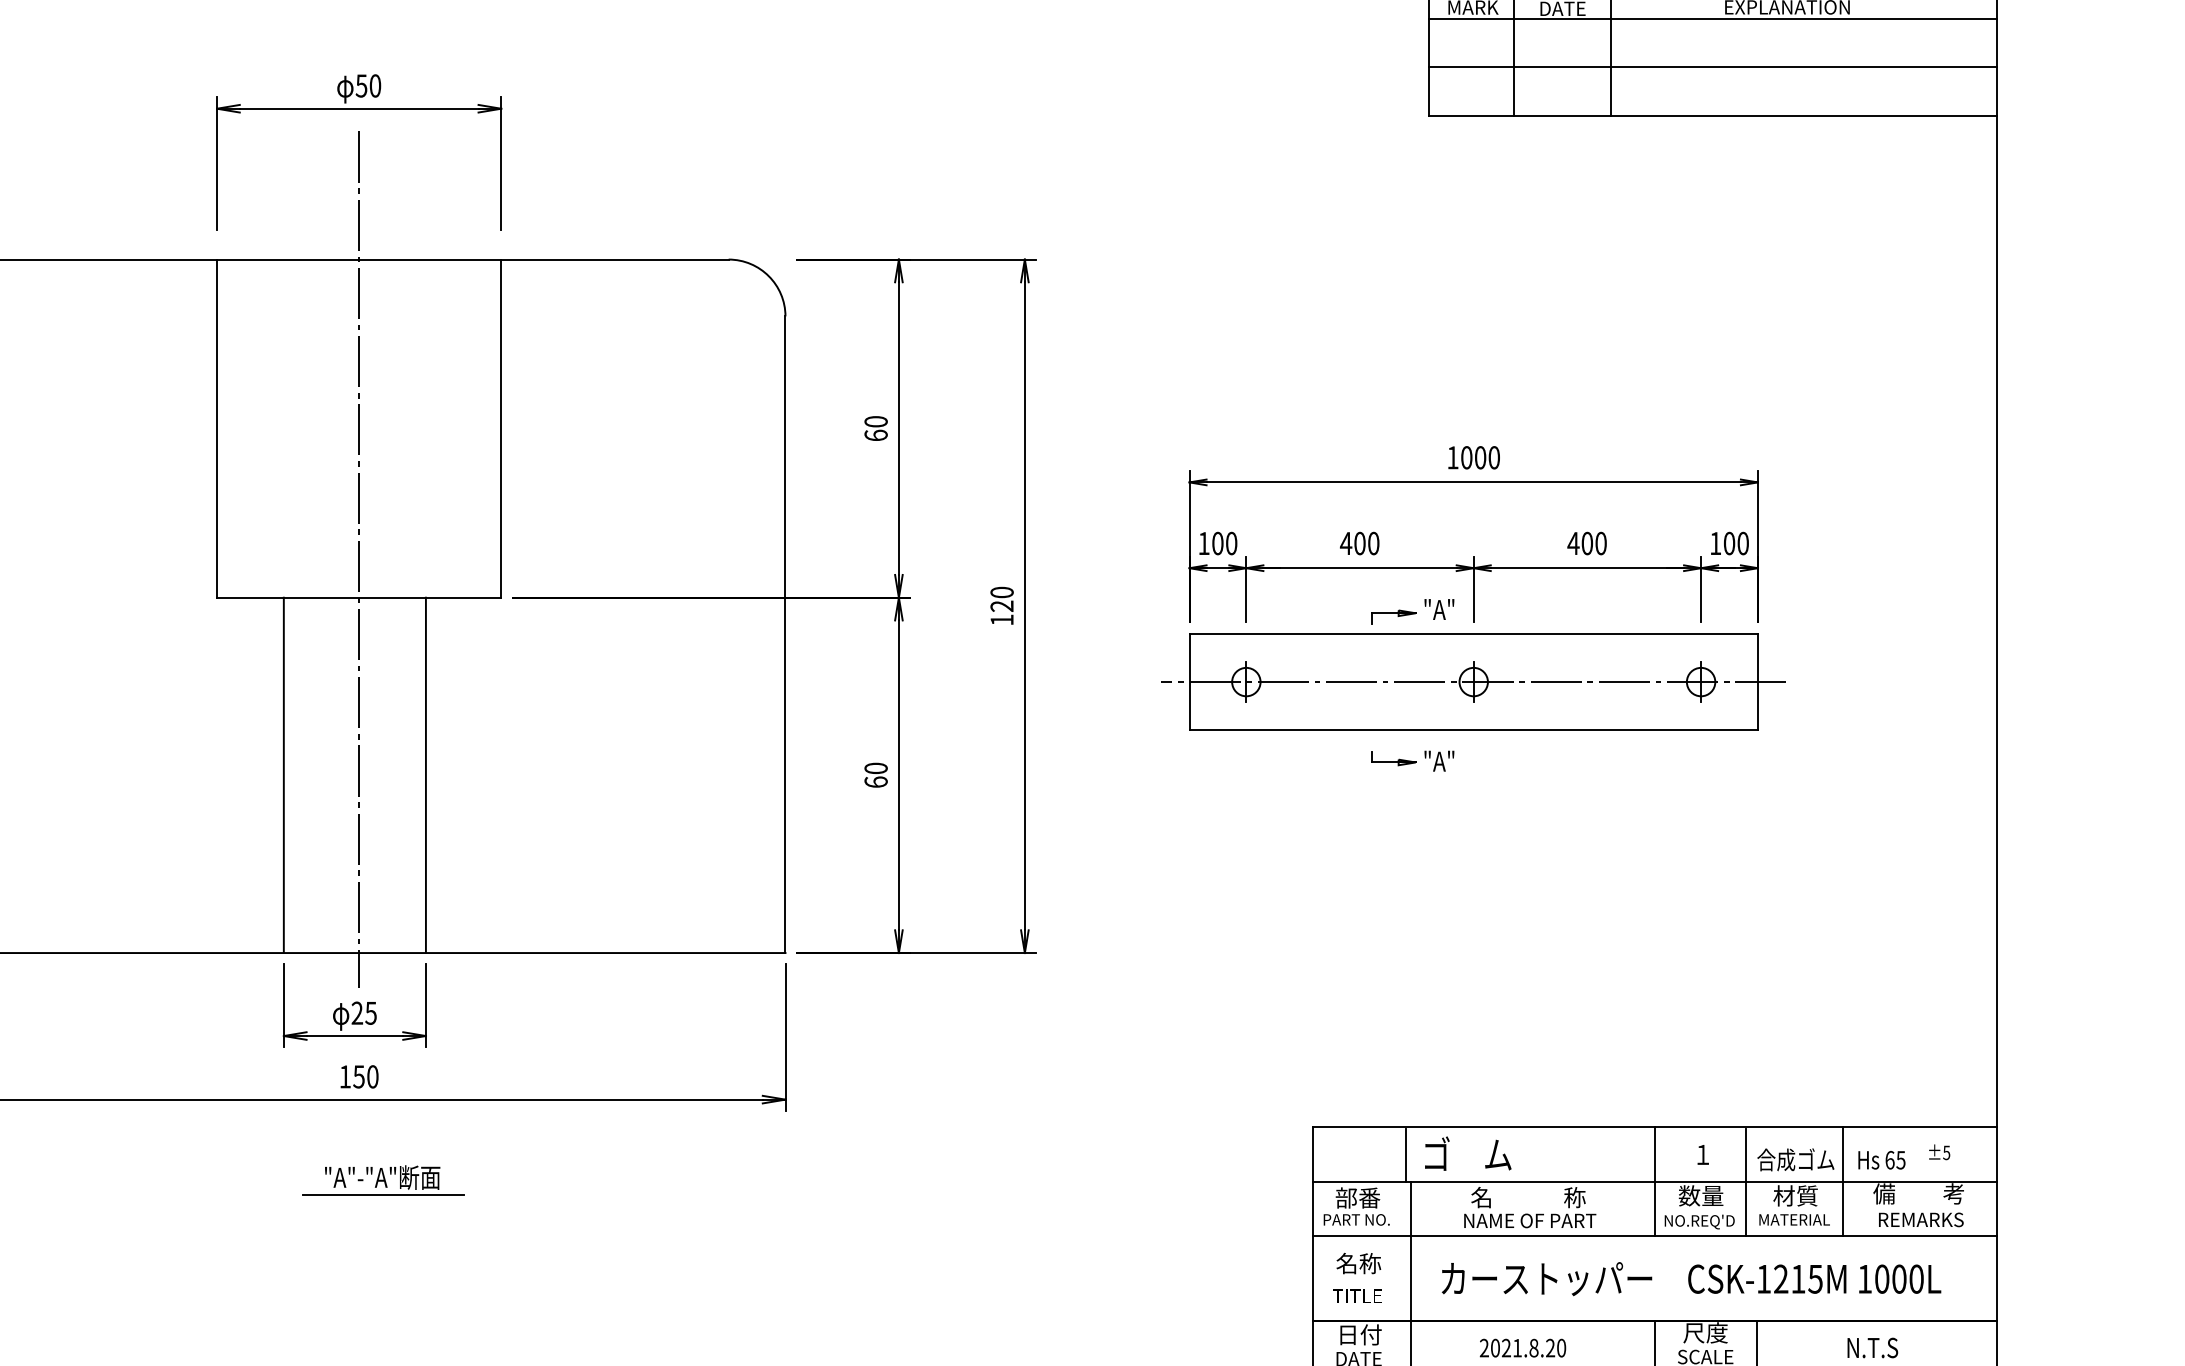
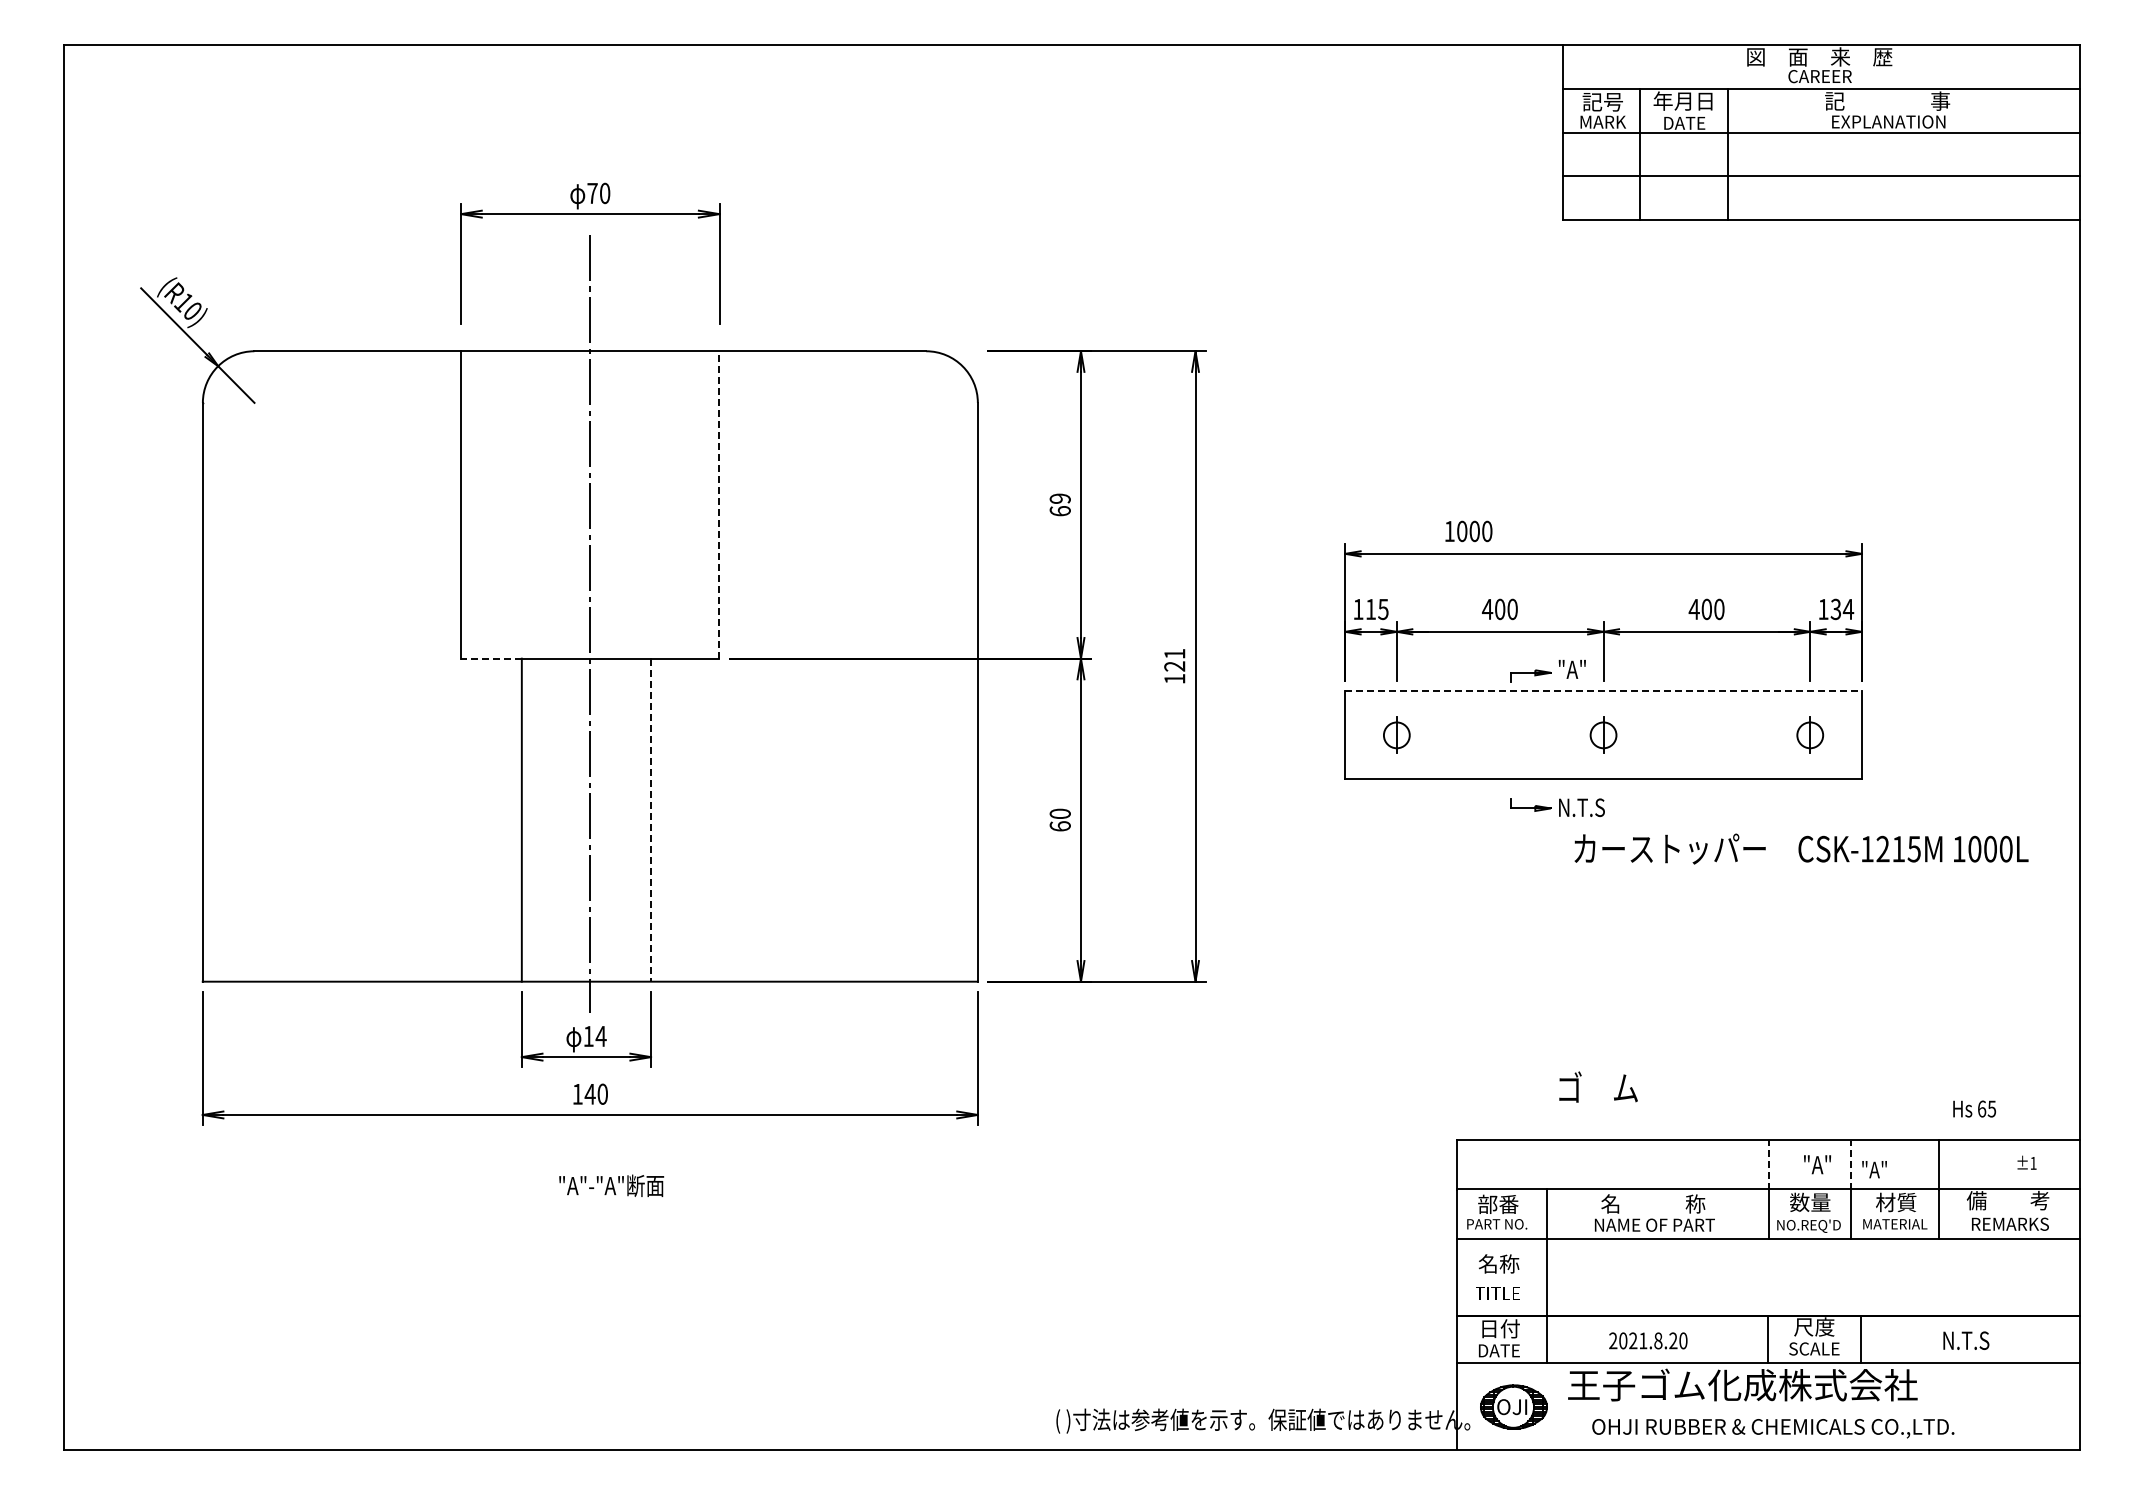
text: (361, 86) -> (592, 193), 50 -> 70
text: (875, 421) -> (1059, 498), 60 -> 69
line: (501, 428) -> (719, 504), solid -> dashed
text: (1473, 457) -> (1468, 531), moved
text: (1223, 543) -> (1376, 609), 100 -> 115
text: (1736, 543) -> (1842, 609), 100 -> 134
text: (1001, 592) -> (1174, 653), 120 -> 121
line: (249, 597) -> (490, 658), solid -> dashed
line: (1474, 633) -> (1604, 691), solid -> dashed
line: (1473, 682) -> (1603, 735), removed
text: (1449, 761) -> (1581, 807), "A" -> N.T.S
line: (426, 775) -> (651, 820), solid -> dashed
text: (363, 1013) -> (594, 1036), 25 -> 14
text: (358, 1077) -> (589, 1094), 150 -> 140
text: (1468, 1153) -> (1598, 1086), moved
text: (1946, 1153) -> (2033, 1163), ±5 -> ±1
line: (1655, 1154) -> (1768, 1164), solid -> dashed
text: (1709, 1154) -> (1817, 1164), １ -> "A"
line: (1746, 1154) -> (1851, 1164), solid -> dashed
line: (1406, 1155) -> (1542, 1165), removed
text: (1795, 1159) -> (1896, 1169), 合成ゴム -> "A"
text: (1881, 1159) -> (1974, 1108), moved
line: (382, 1194) -> (611, 1201), removed
text: (1691, 1278) -> (1801, 848), moved

